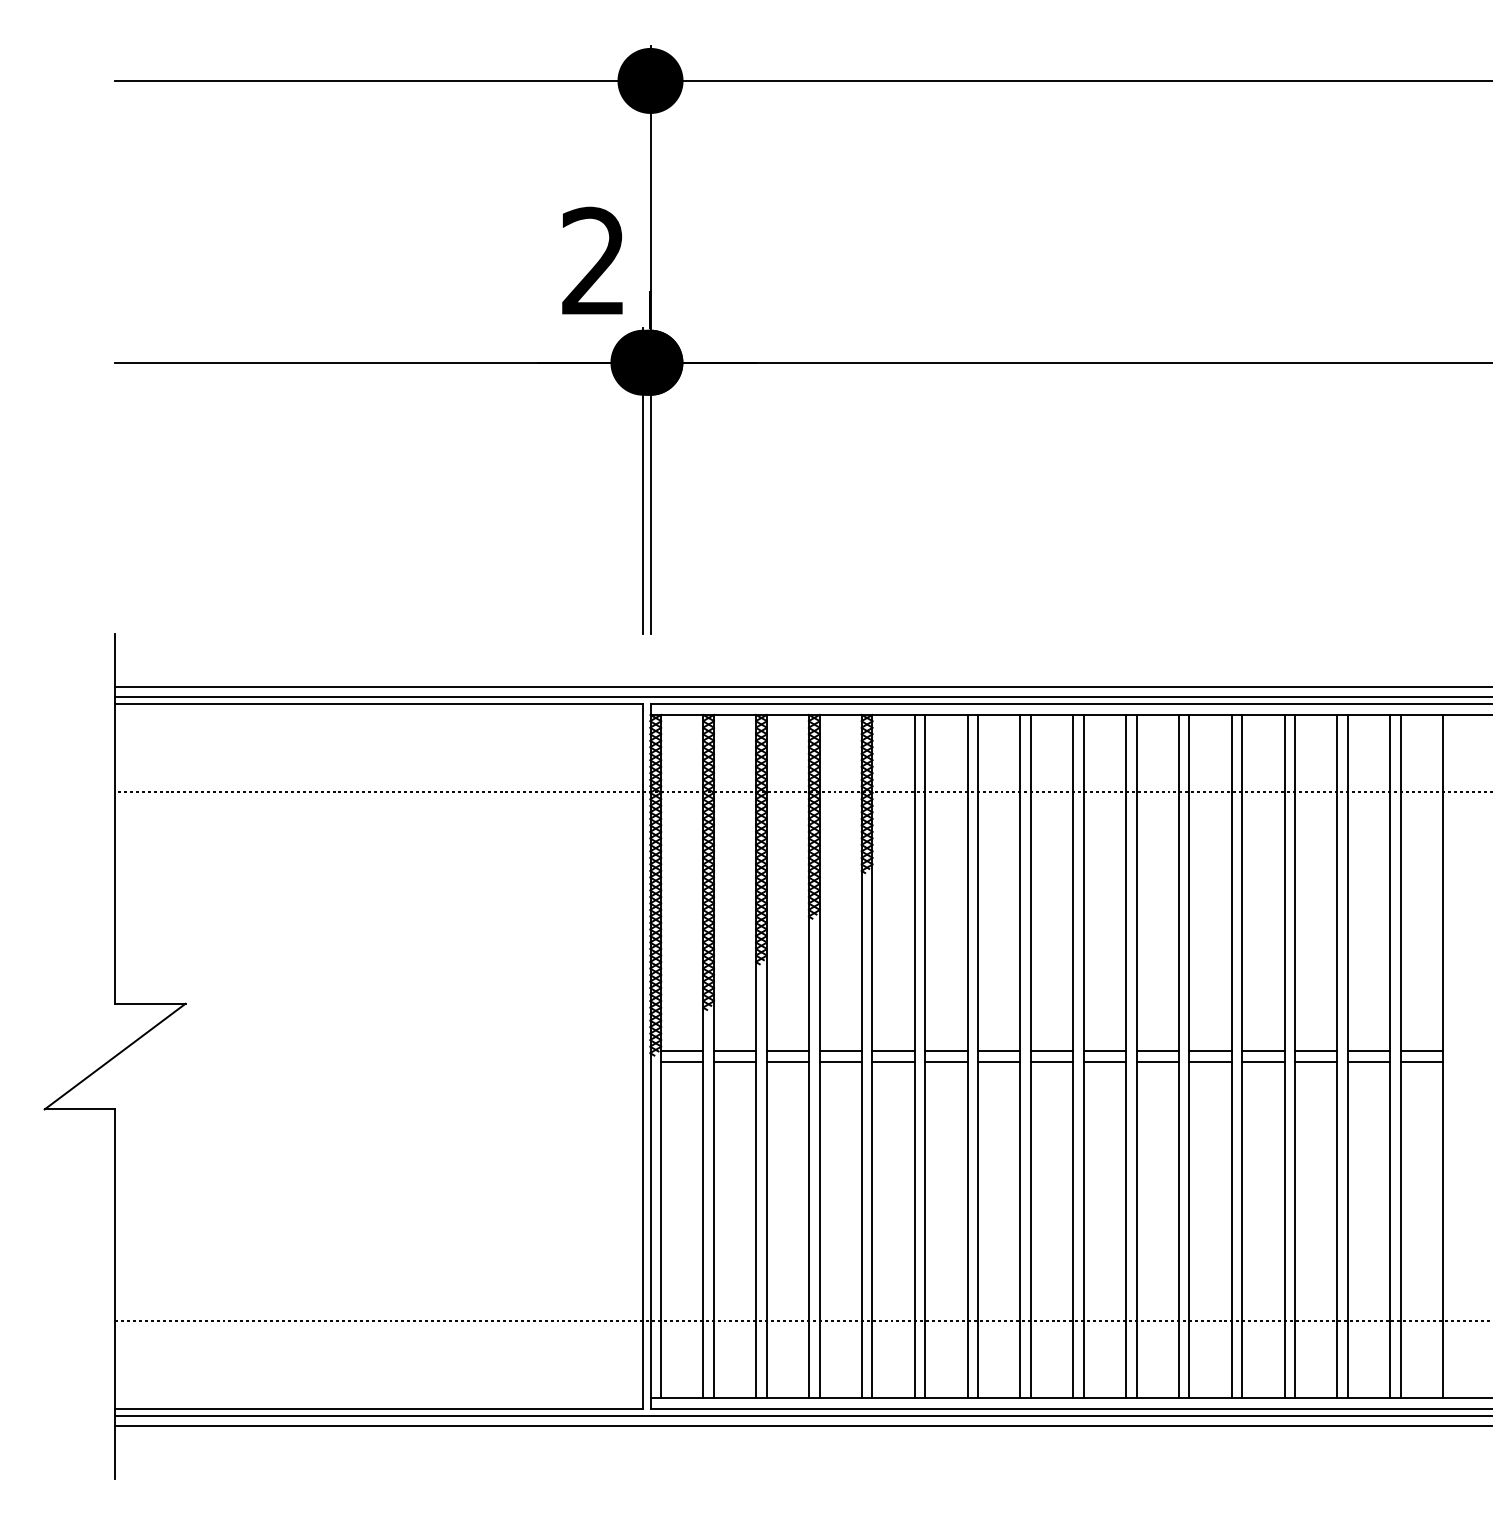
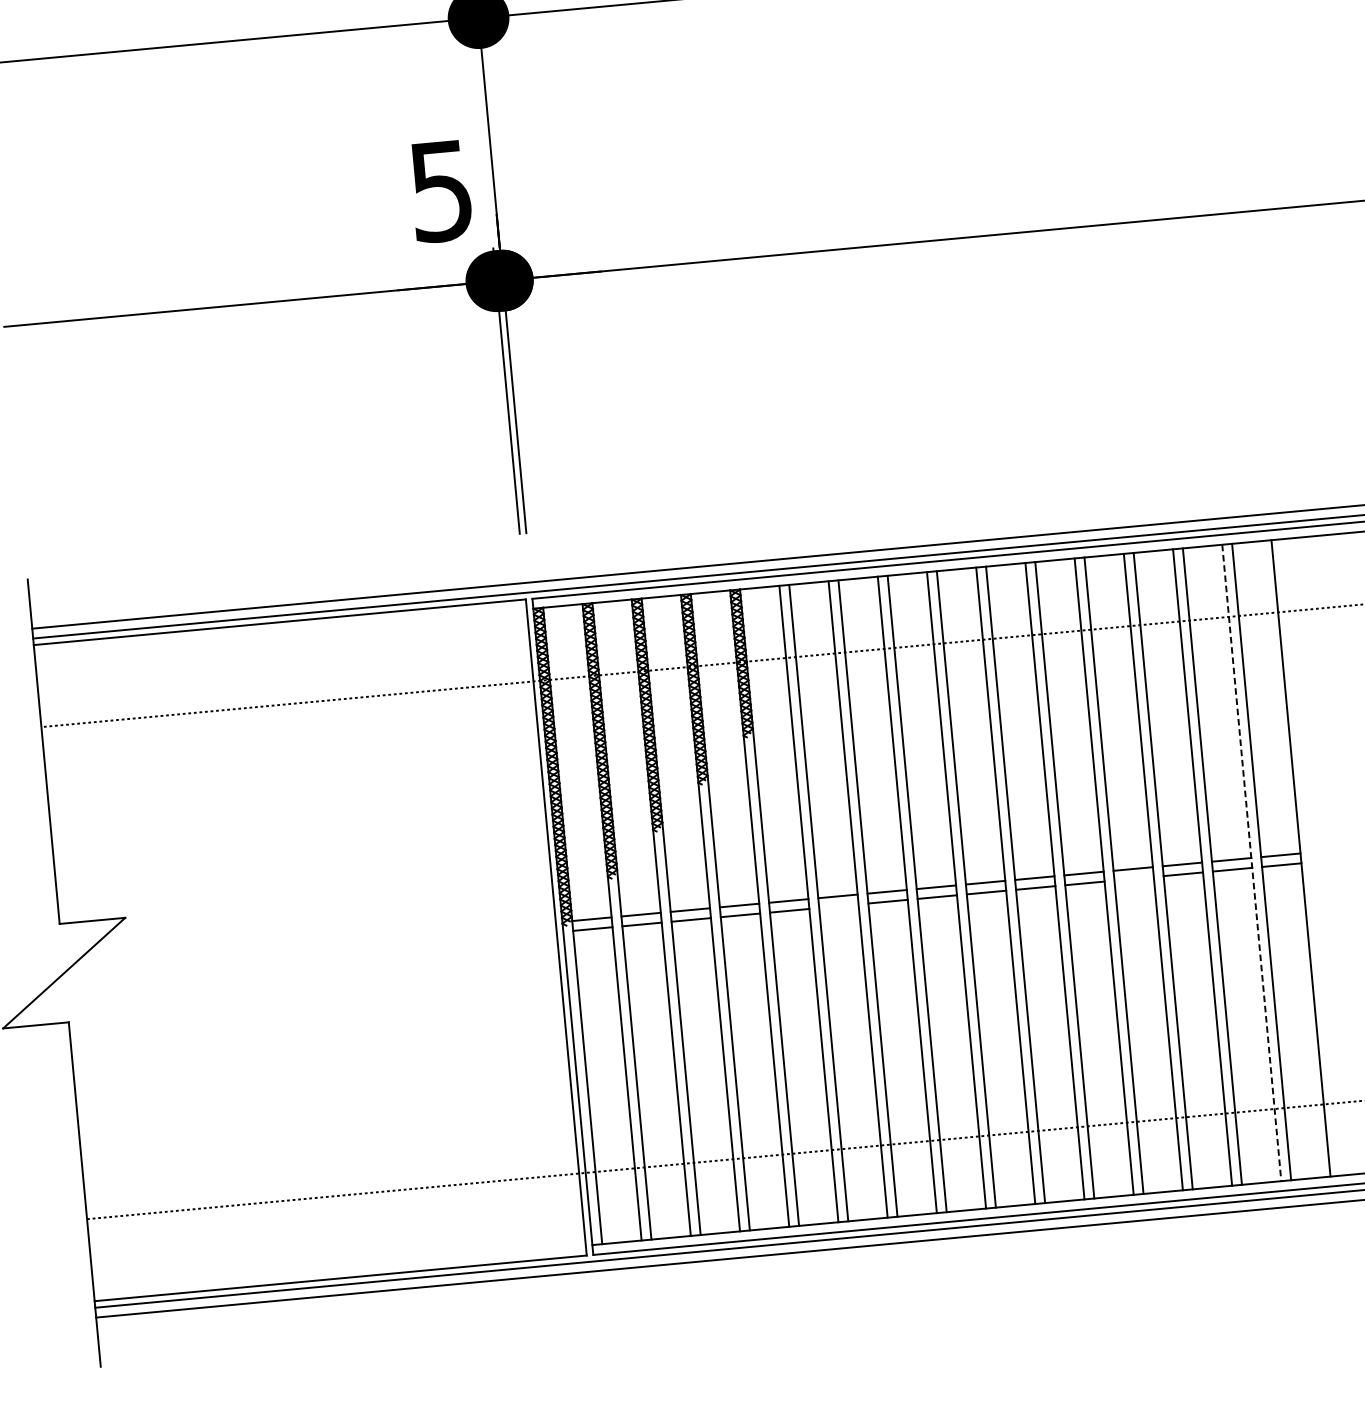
text: (593, 261) -> (441, 191), 2 -> 5
line: (1390, 1056) -> (1252, 862), solid -> dashed
line: (946, 1061) -> (838, 905), removed
line: (1263, 1061) -> (1134, 878), removed

